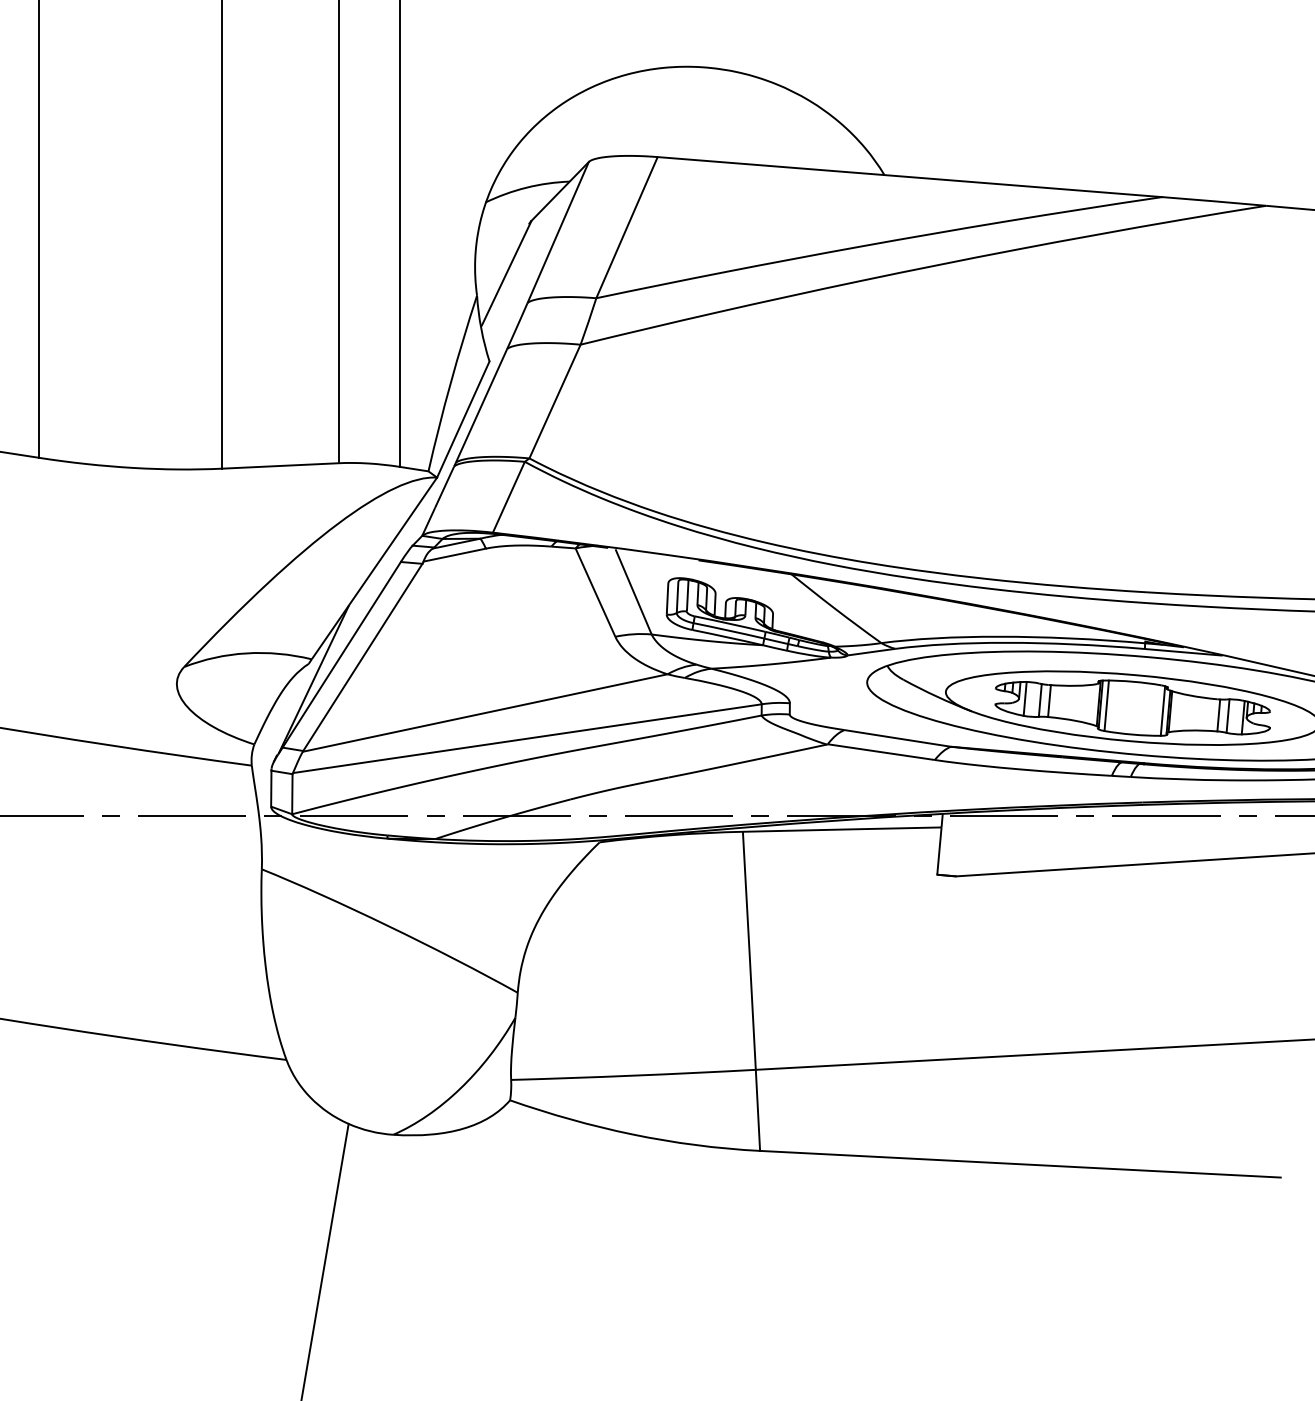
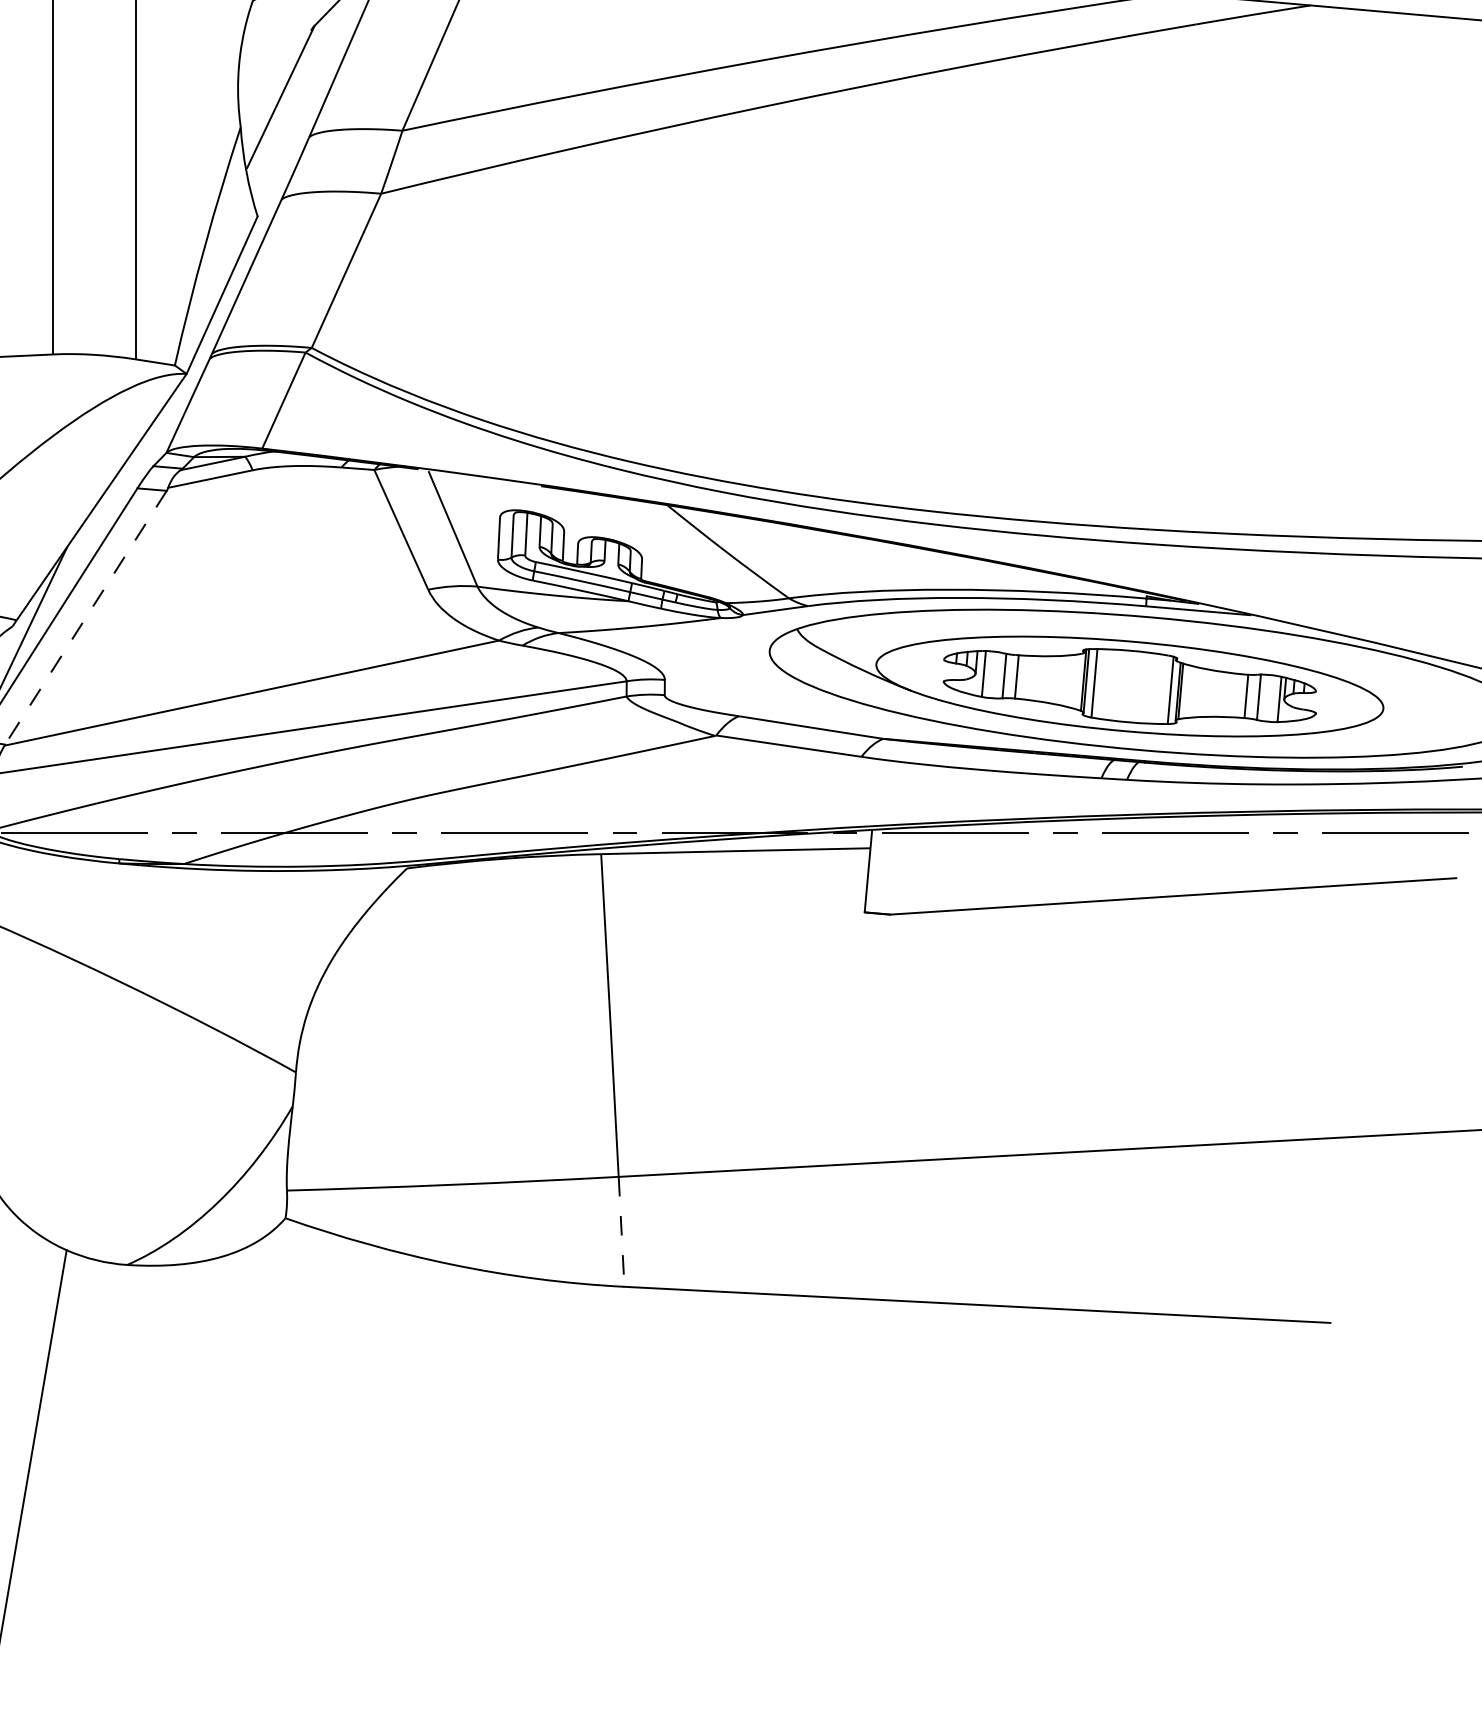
line: (362, 657) -> (85, 617), solid -> dashed
line: (757, 1110) -> (620, 1232), solid -> dashed

